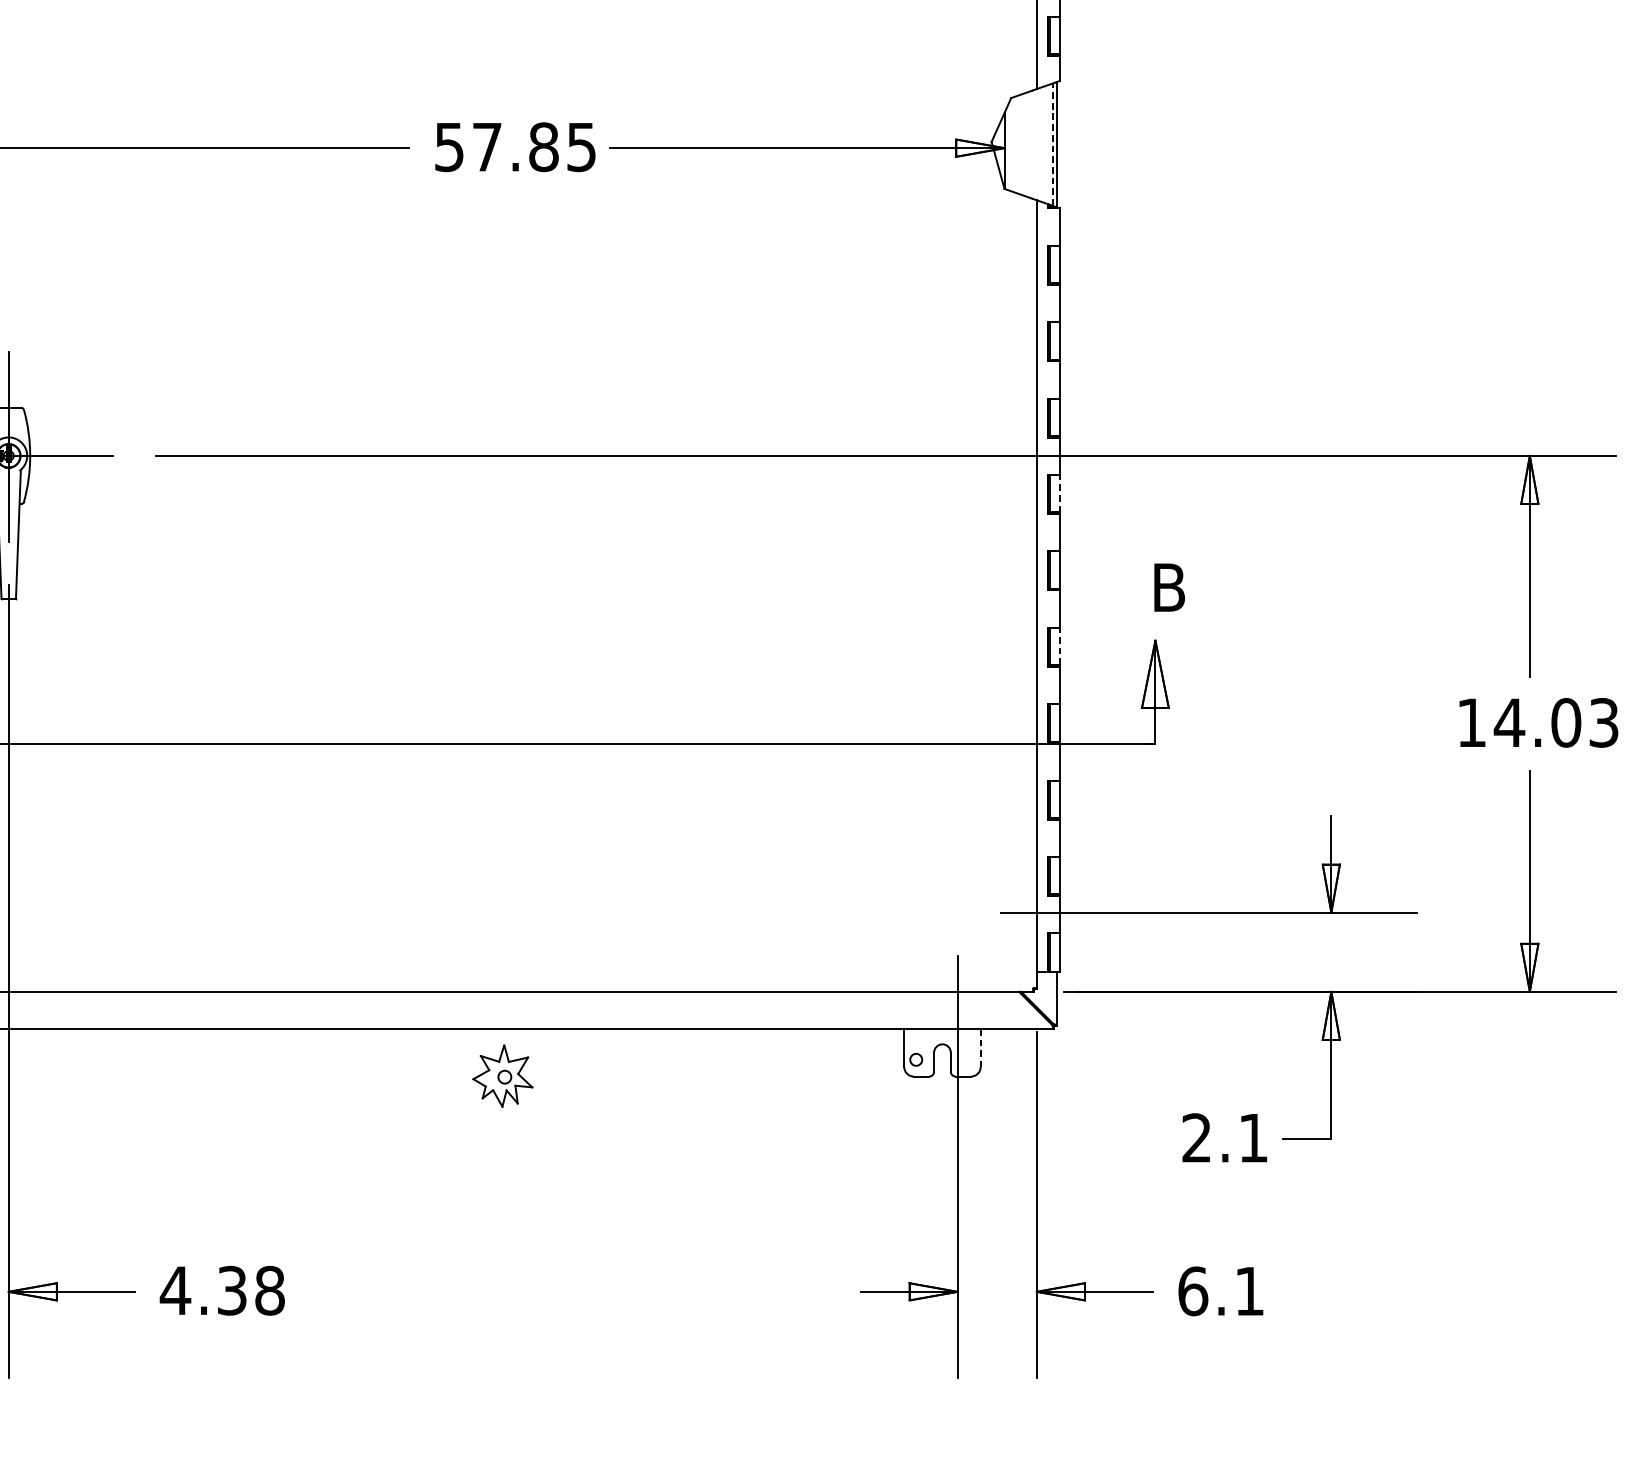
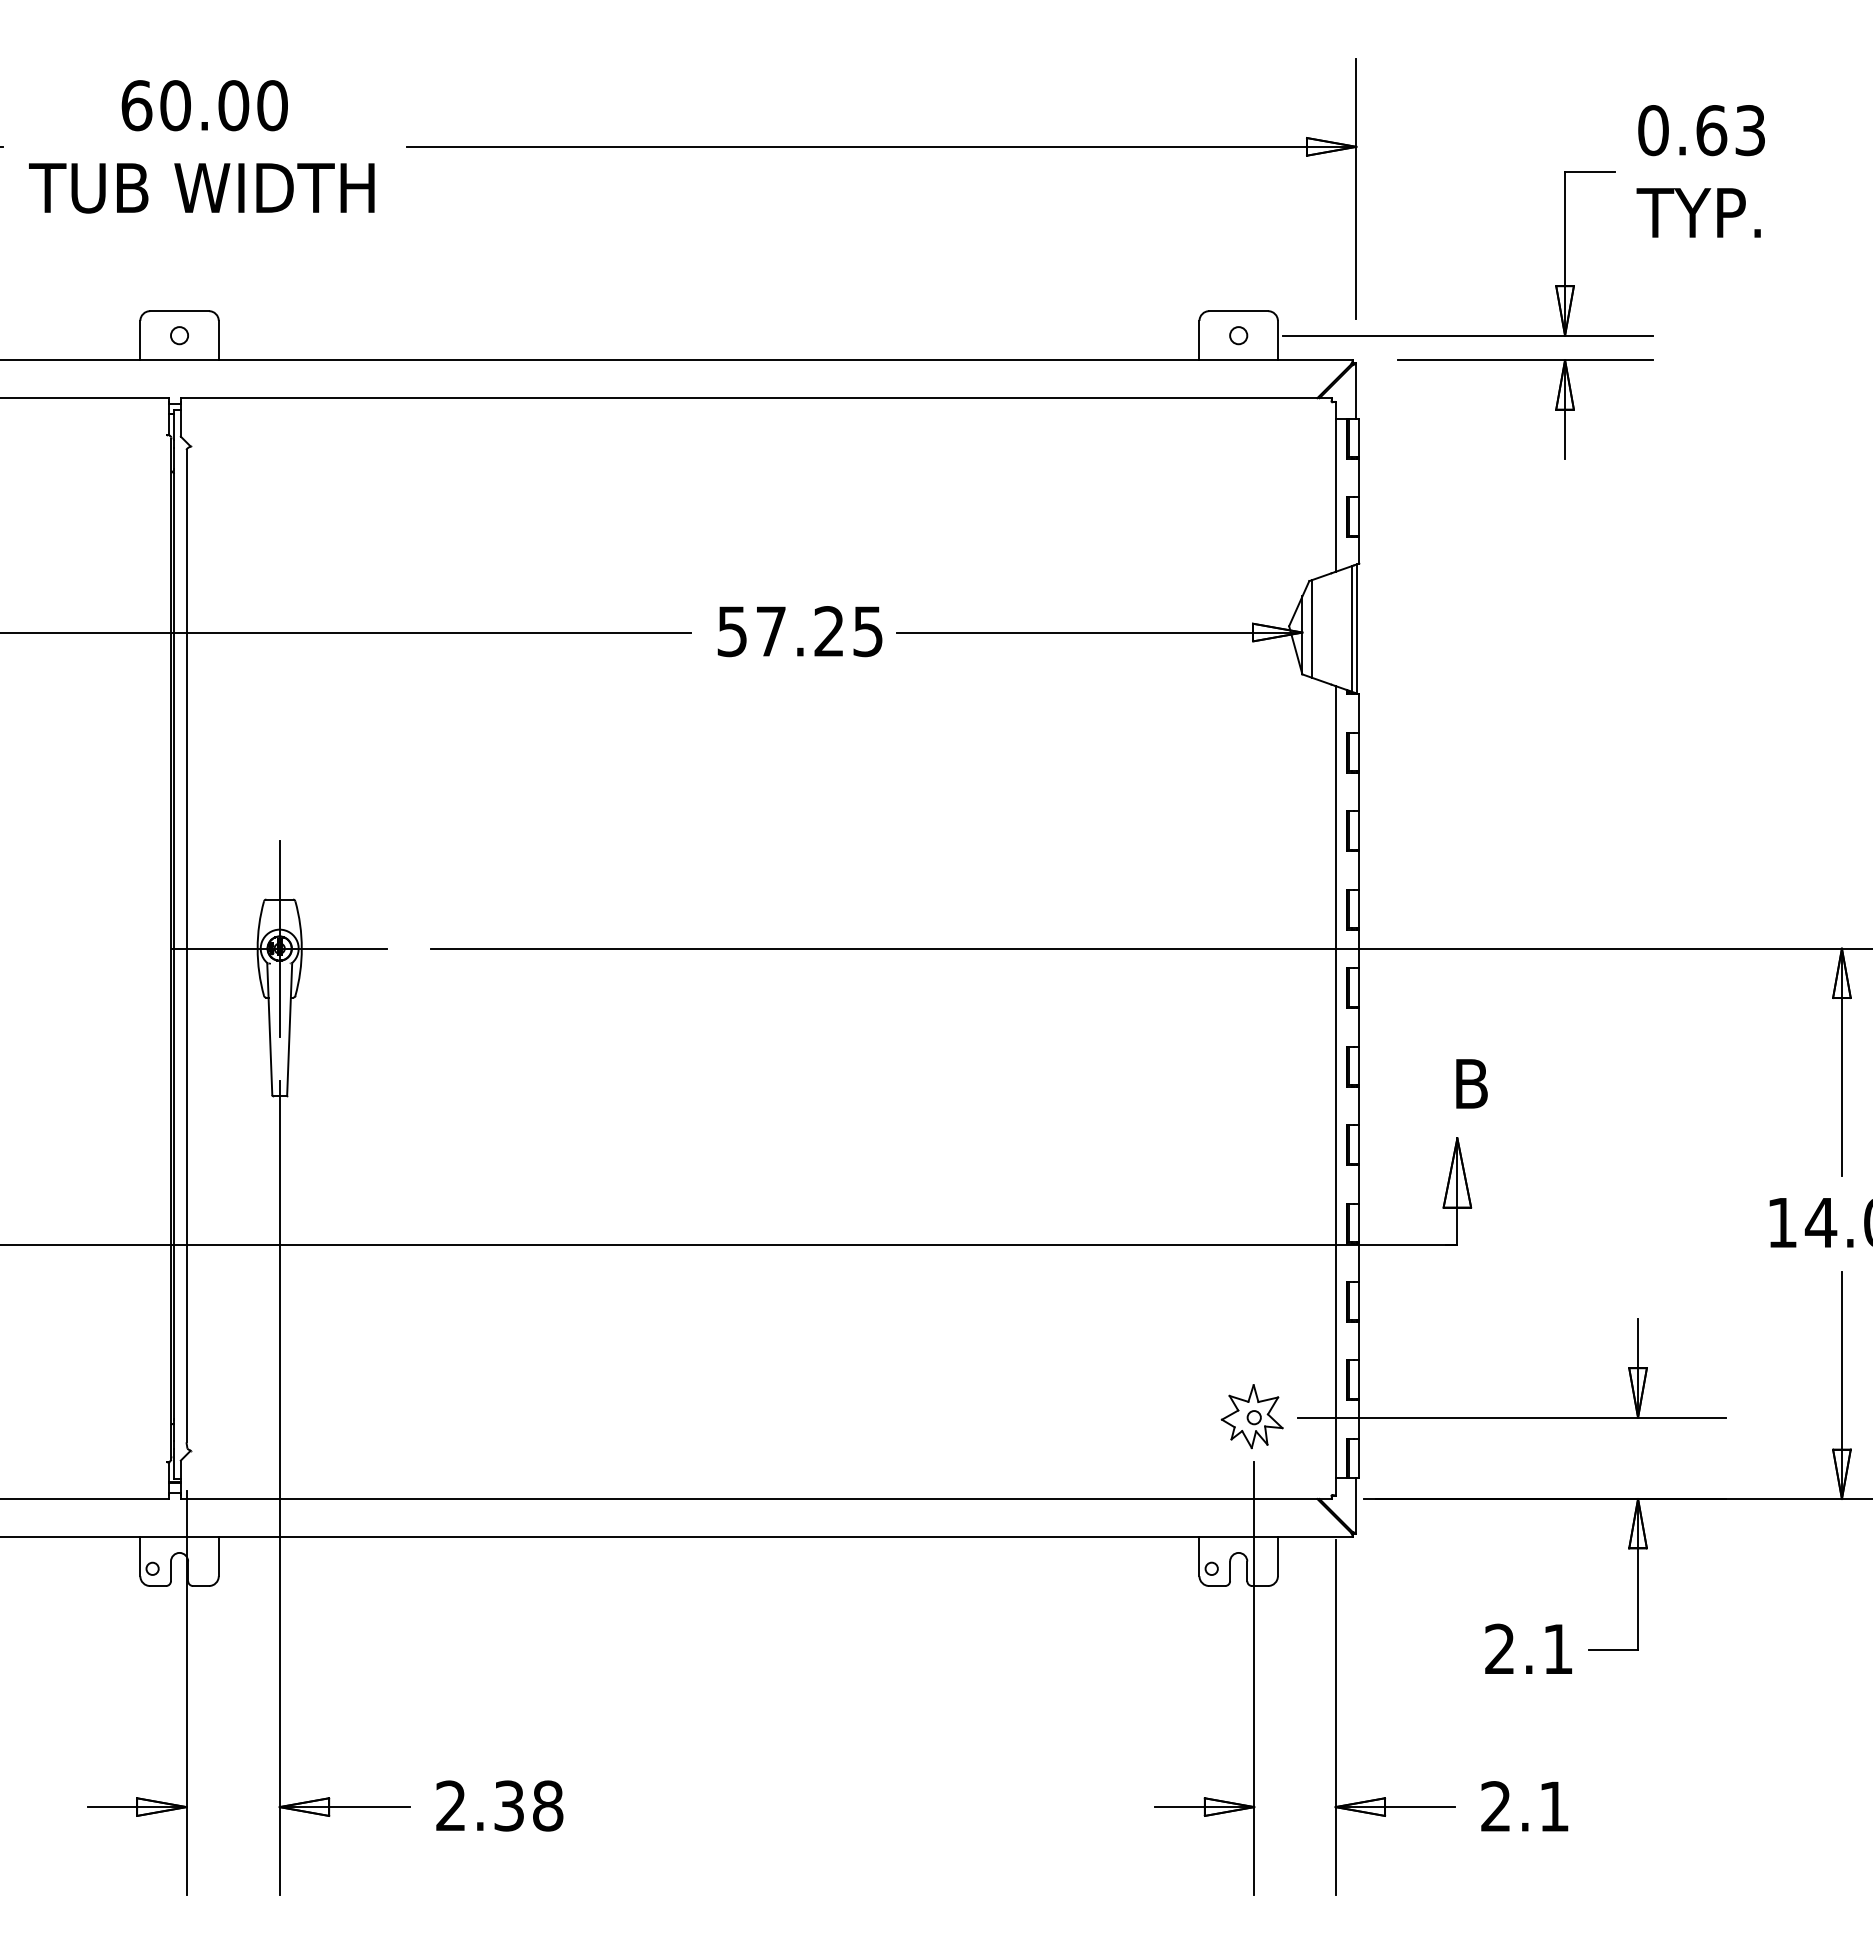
line: (1014, 144) -> (1312, 628), added
line: (1053, 144) -> (1352, 628), dashed -> solid
text: (544, 147) -> (829, 631), 57.85 -> 57.25
line: (1060, 492) -> (1359, 986), dashed -> solid
line: (1060, 645) -> (1359, 1143), dashed -> solid
line: (980, 1047) -> (1277, 1556), dashed -> solid
part: (502, 1076) -> (1251, 1416), moved
text: (175, 1290) -> (450, 1805), 4.38 -> 2.38
text: (1193, 1291) -> (1496, 1806), 6.1 -> 2.1

